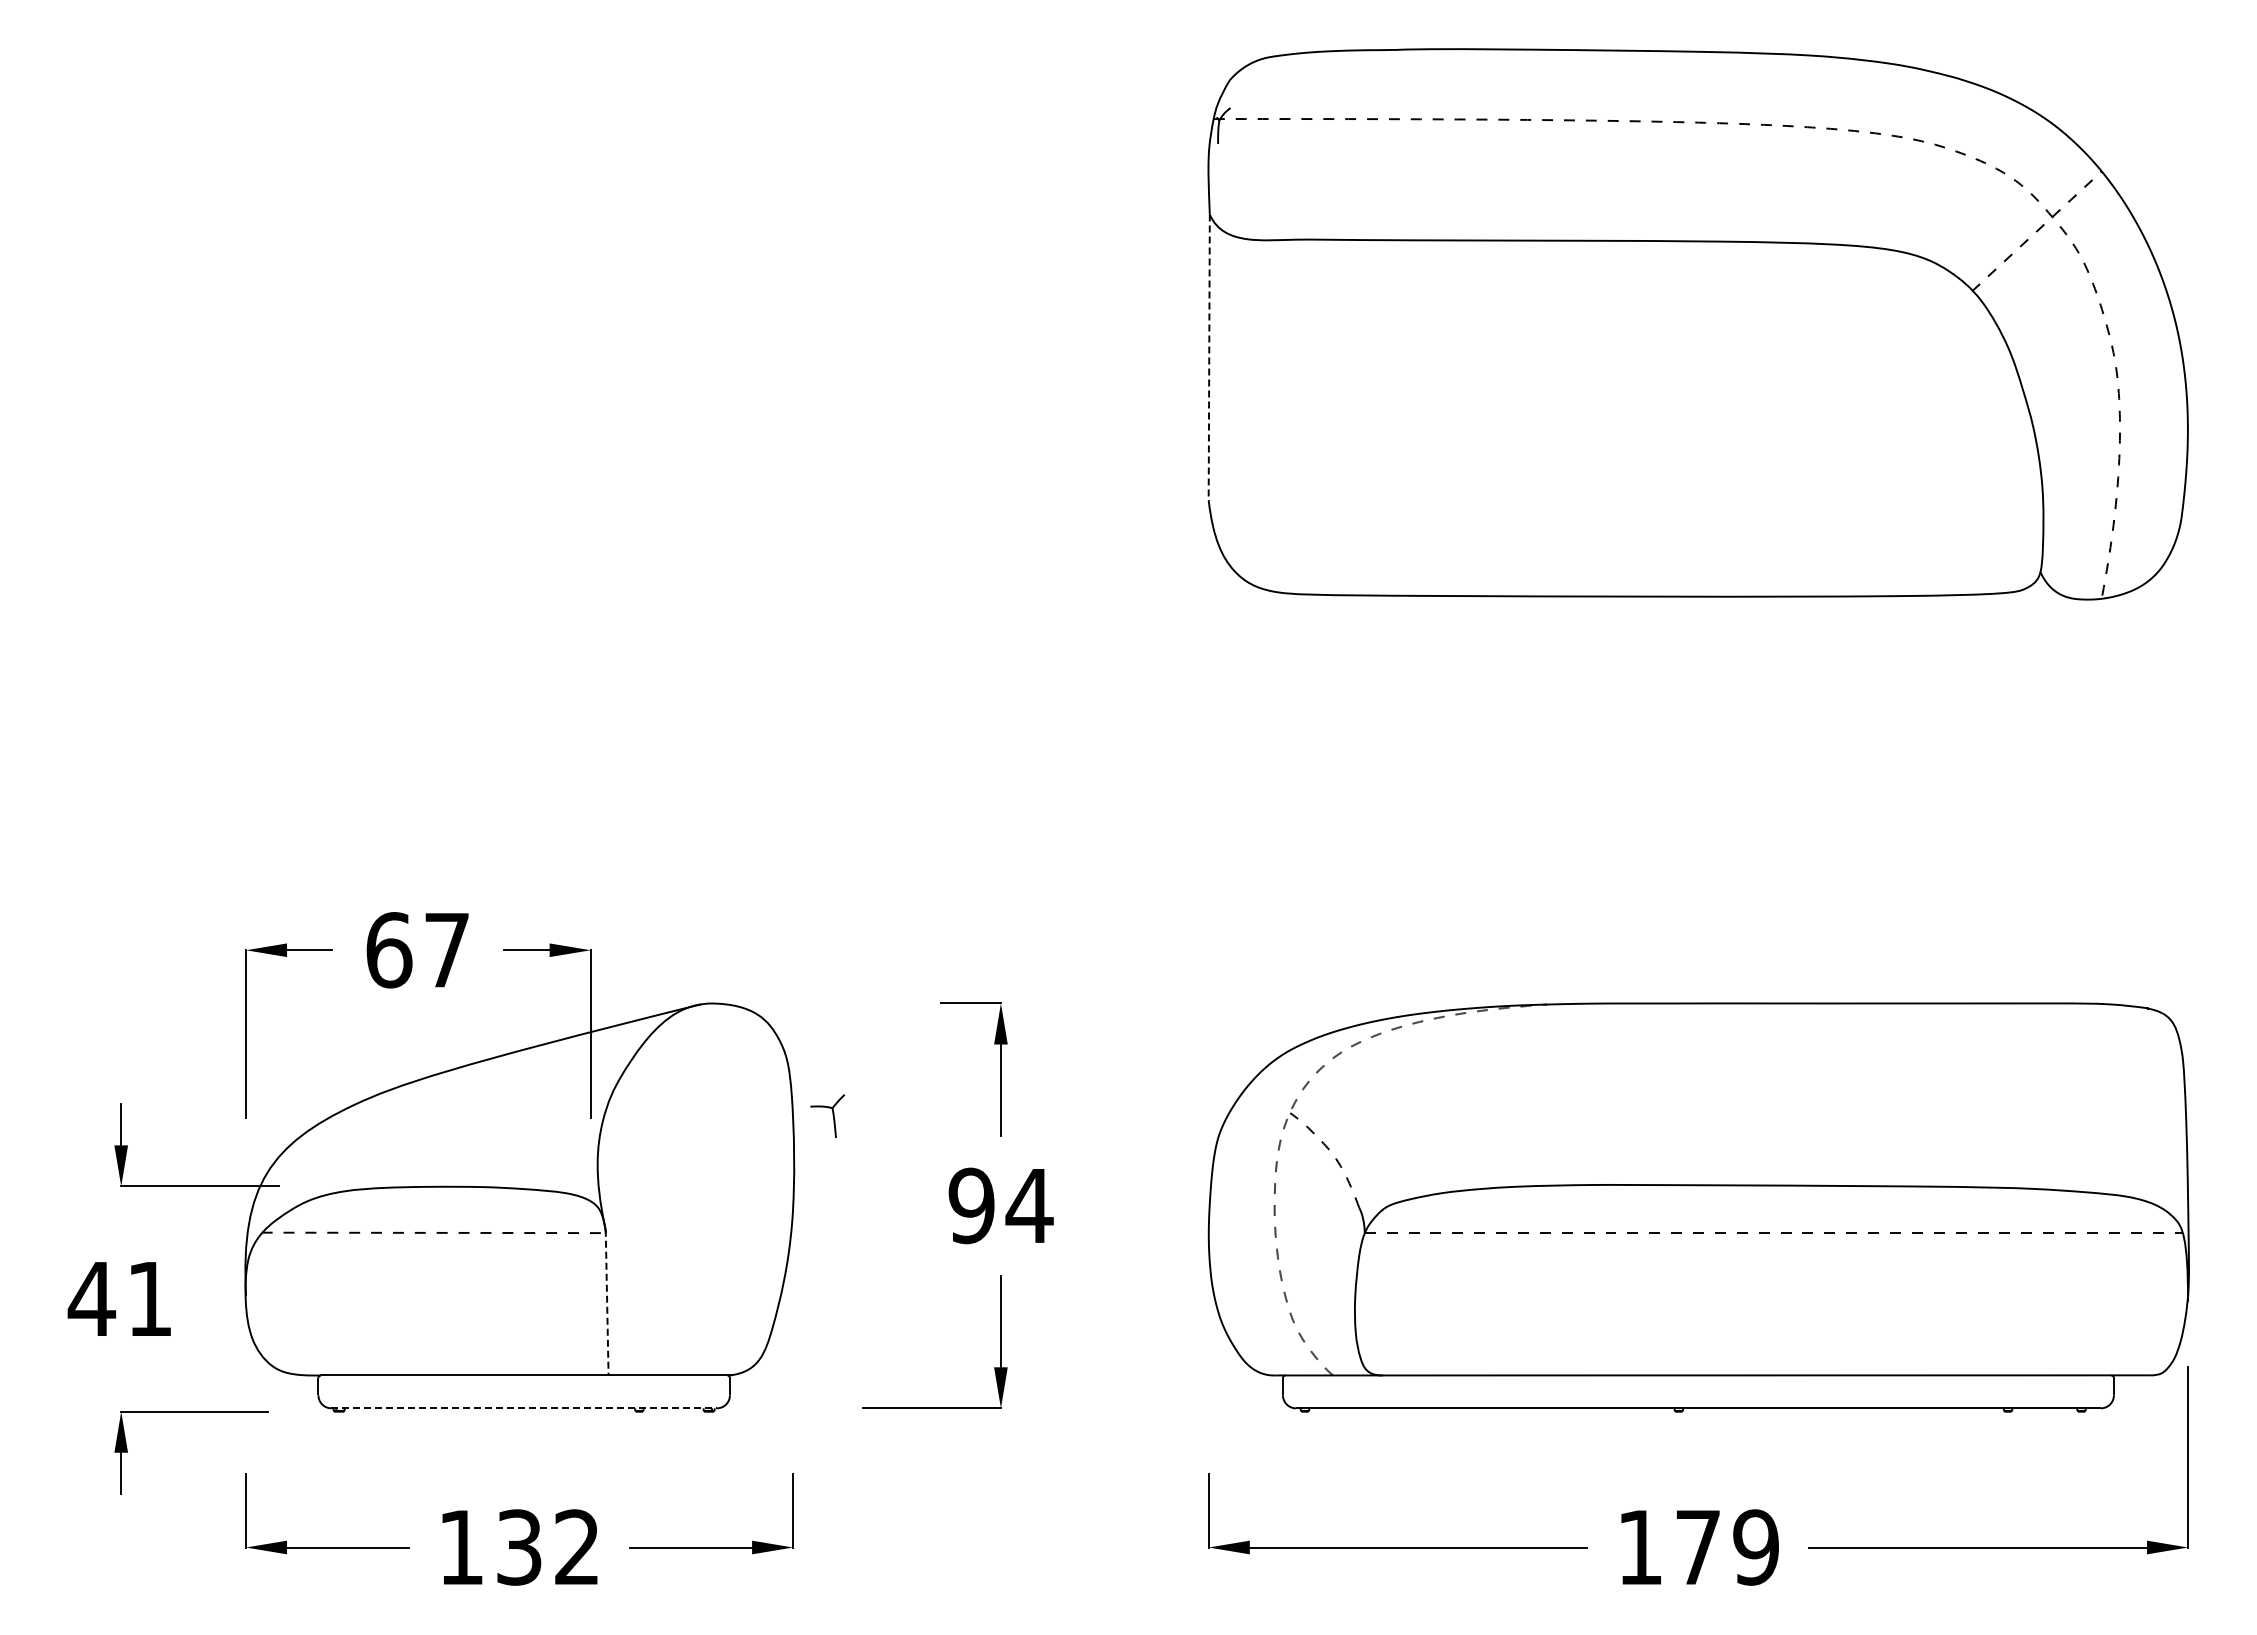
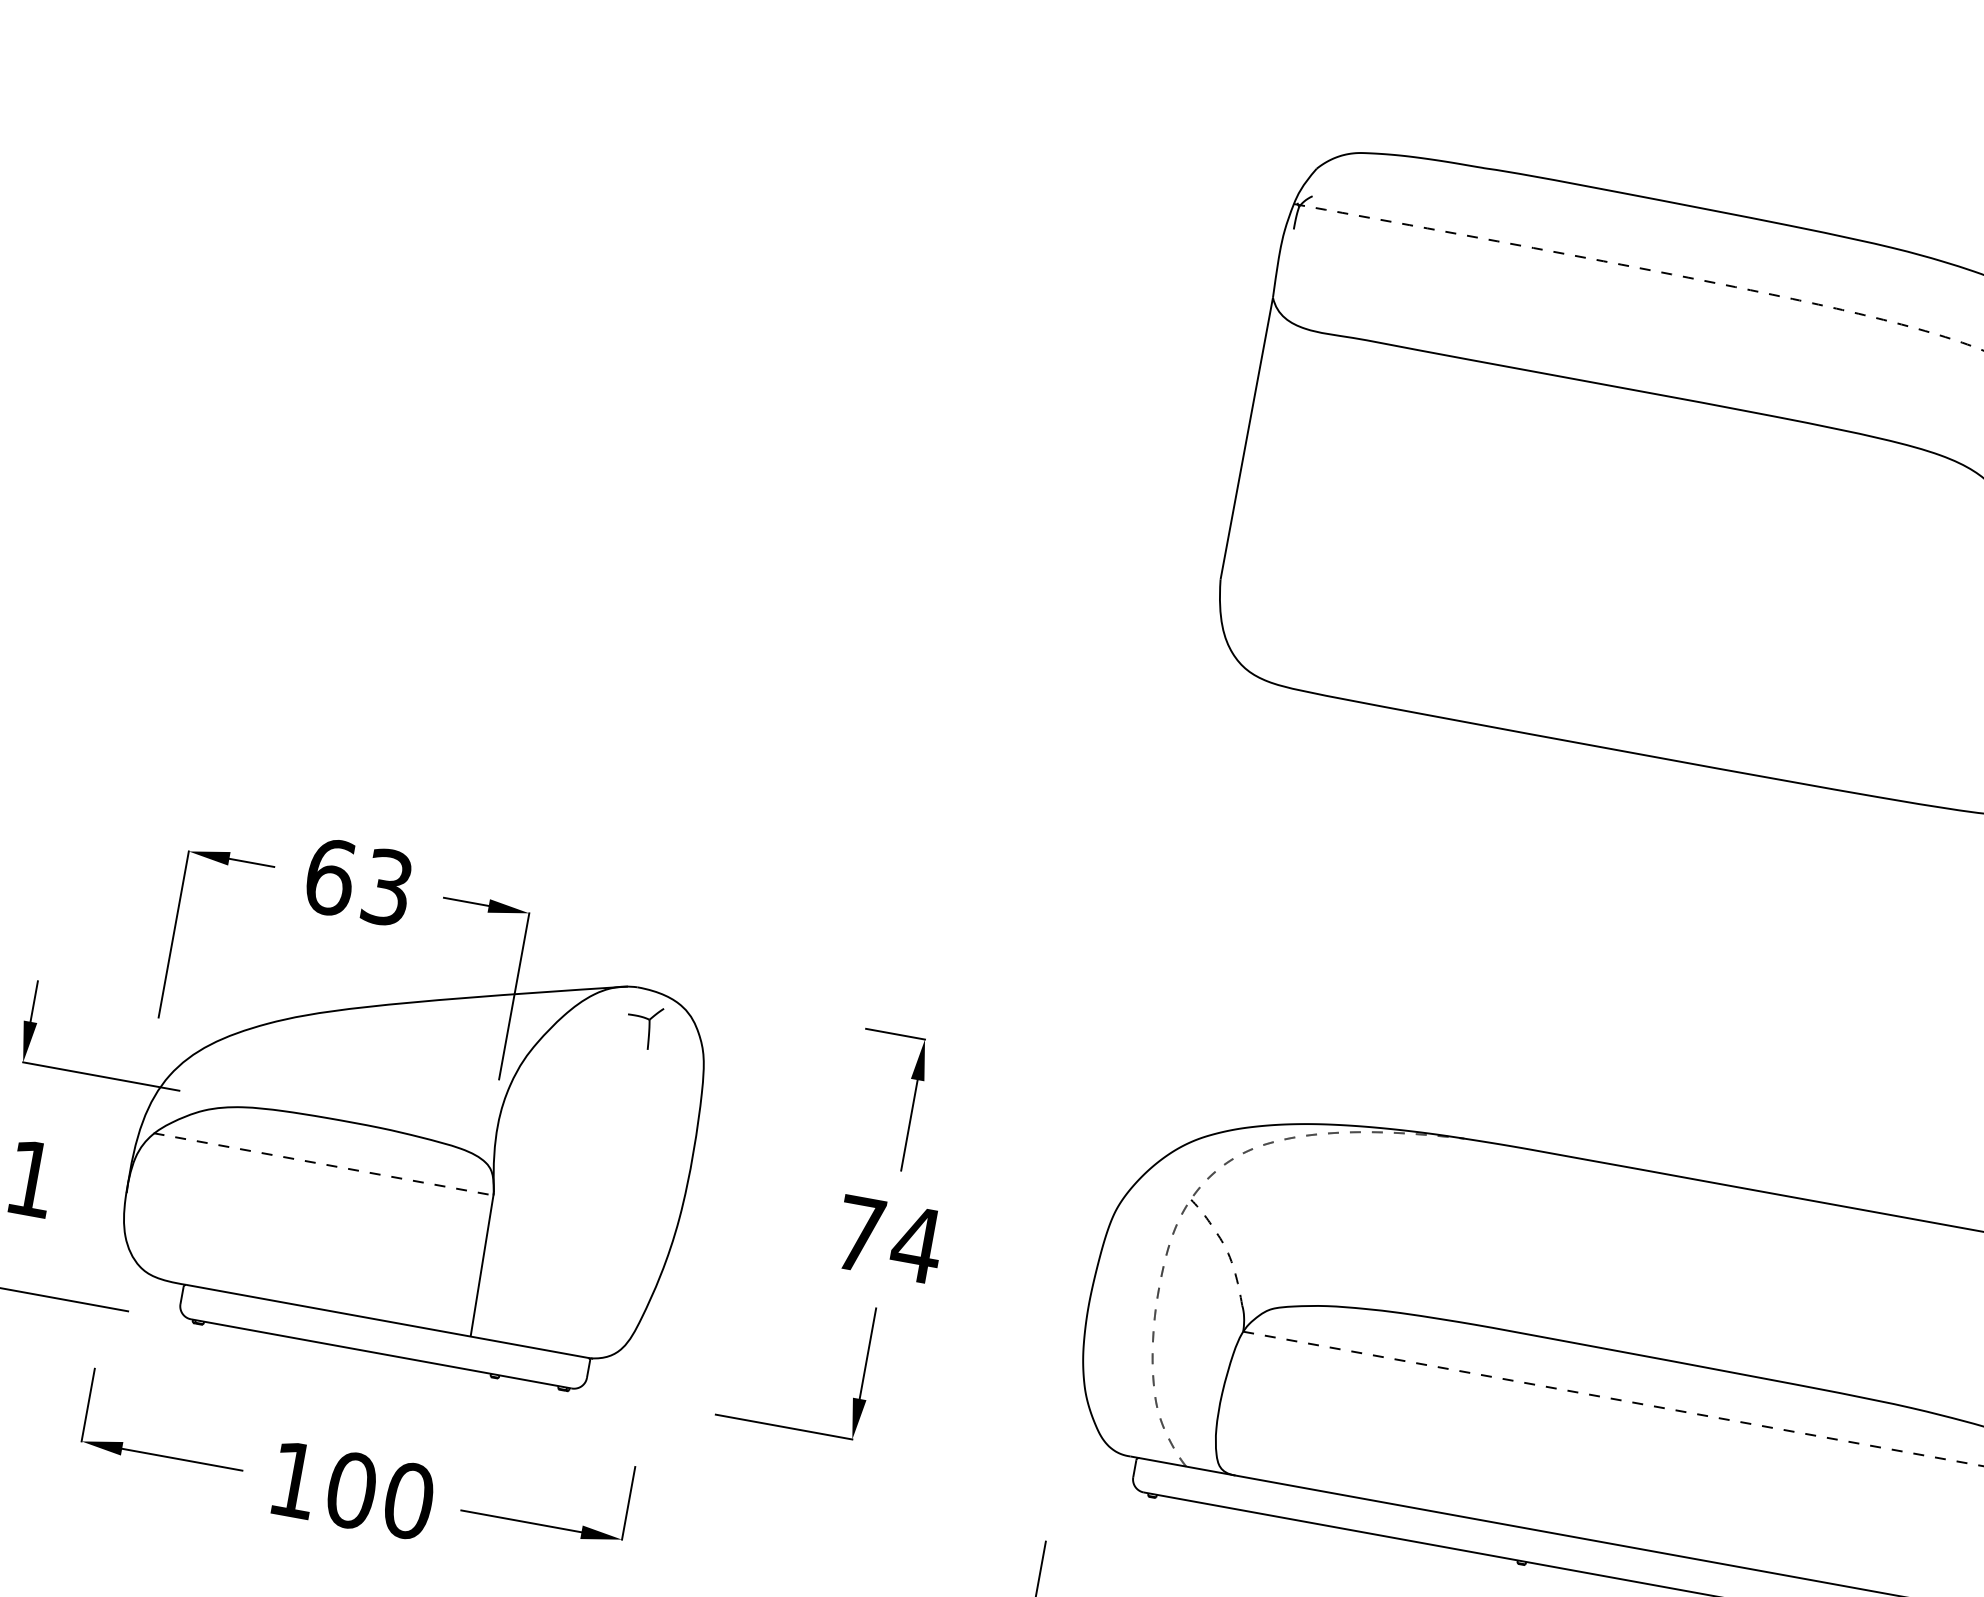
line: (1209, 357) -> (1246, 438), dashed -> solid
text: (446, 950) -> (386, 887), 67 -> 63
part: (827, 1115) -> (643, 1026), moved
text: (971, 1205) -> (859, 1233), 94 -> 74
line: (607, 1302) -> (482, 1264), dashed -> solid
line: (524, 1408) -> (381, 1354), dashed -> solid
text: (548, 1547) -> (380, 1495), 132 -> 100

